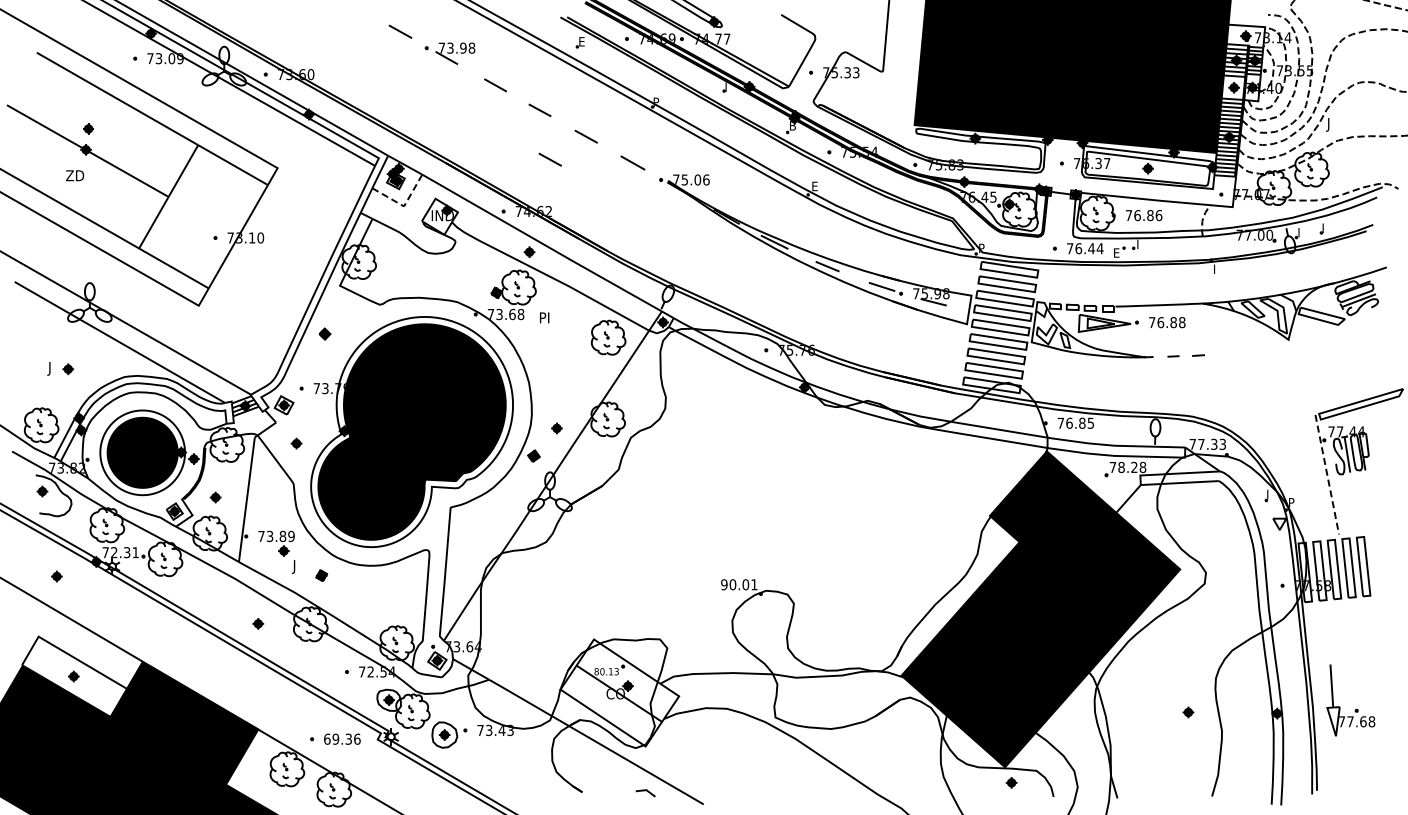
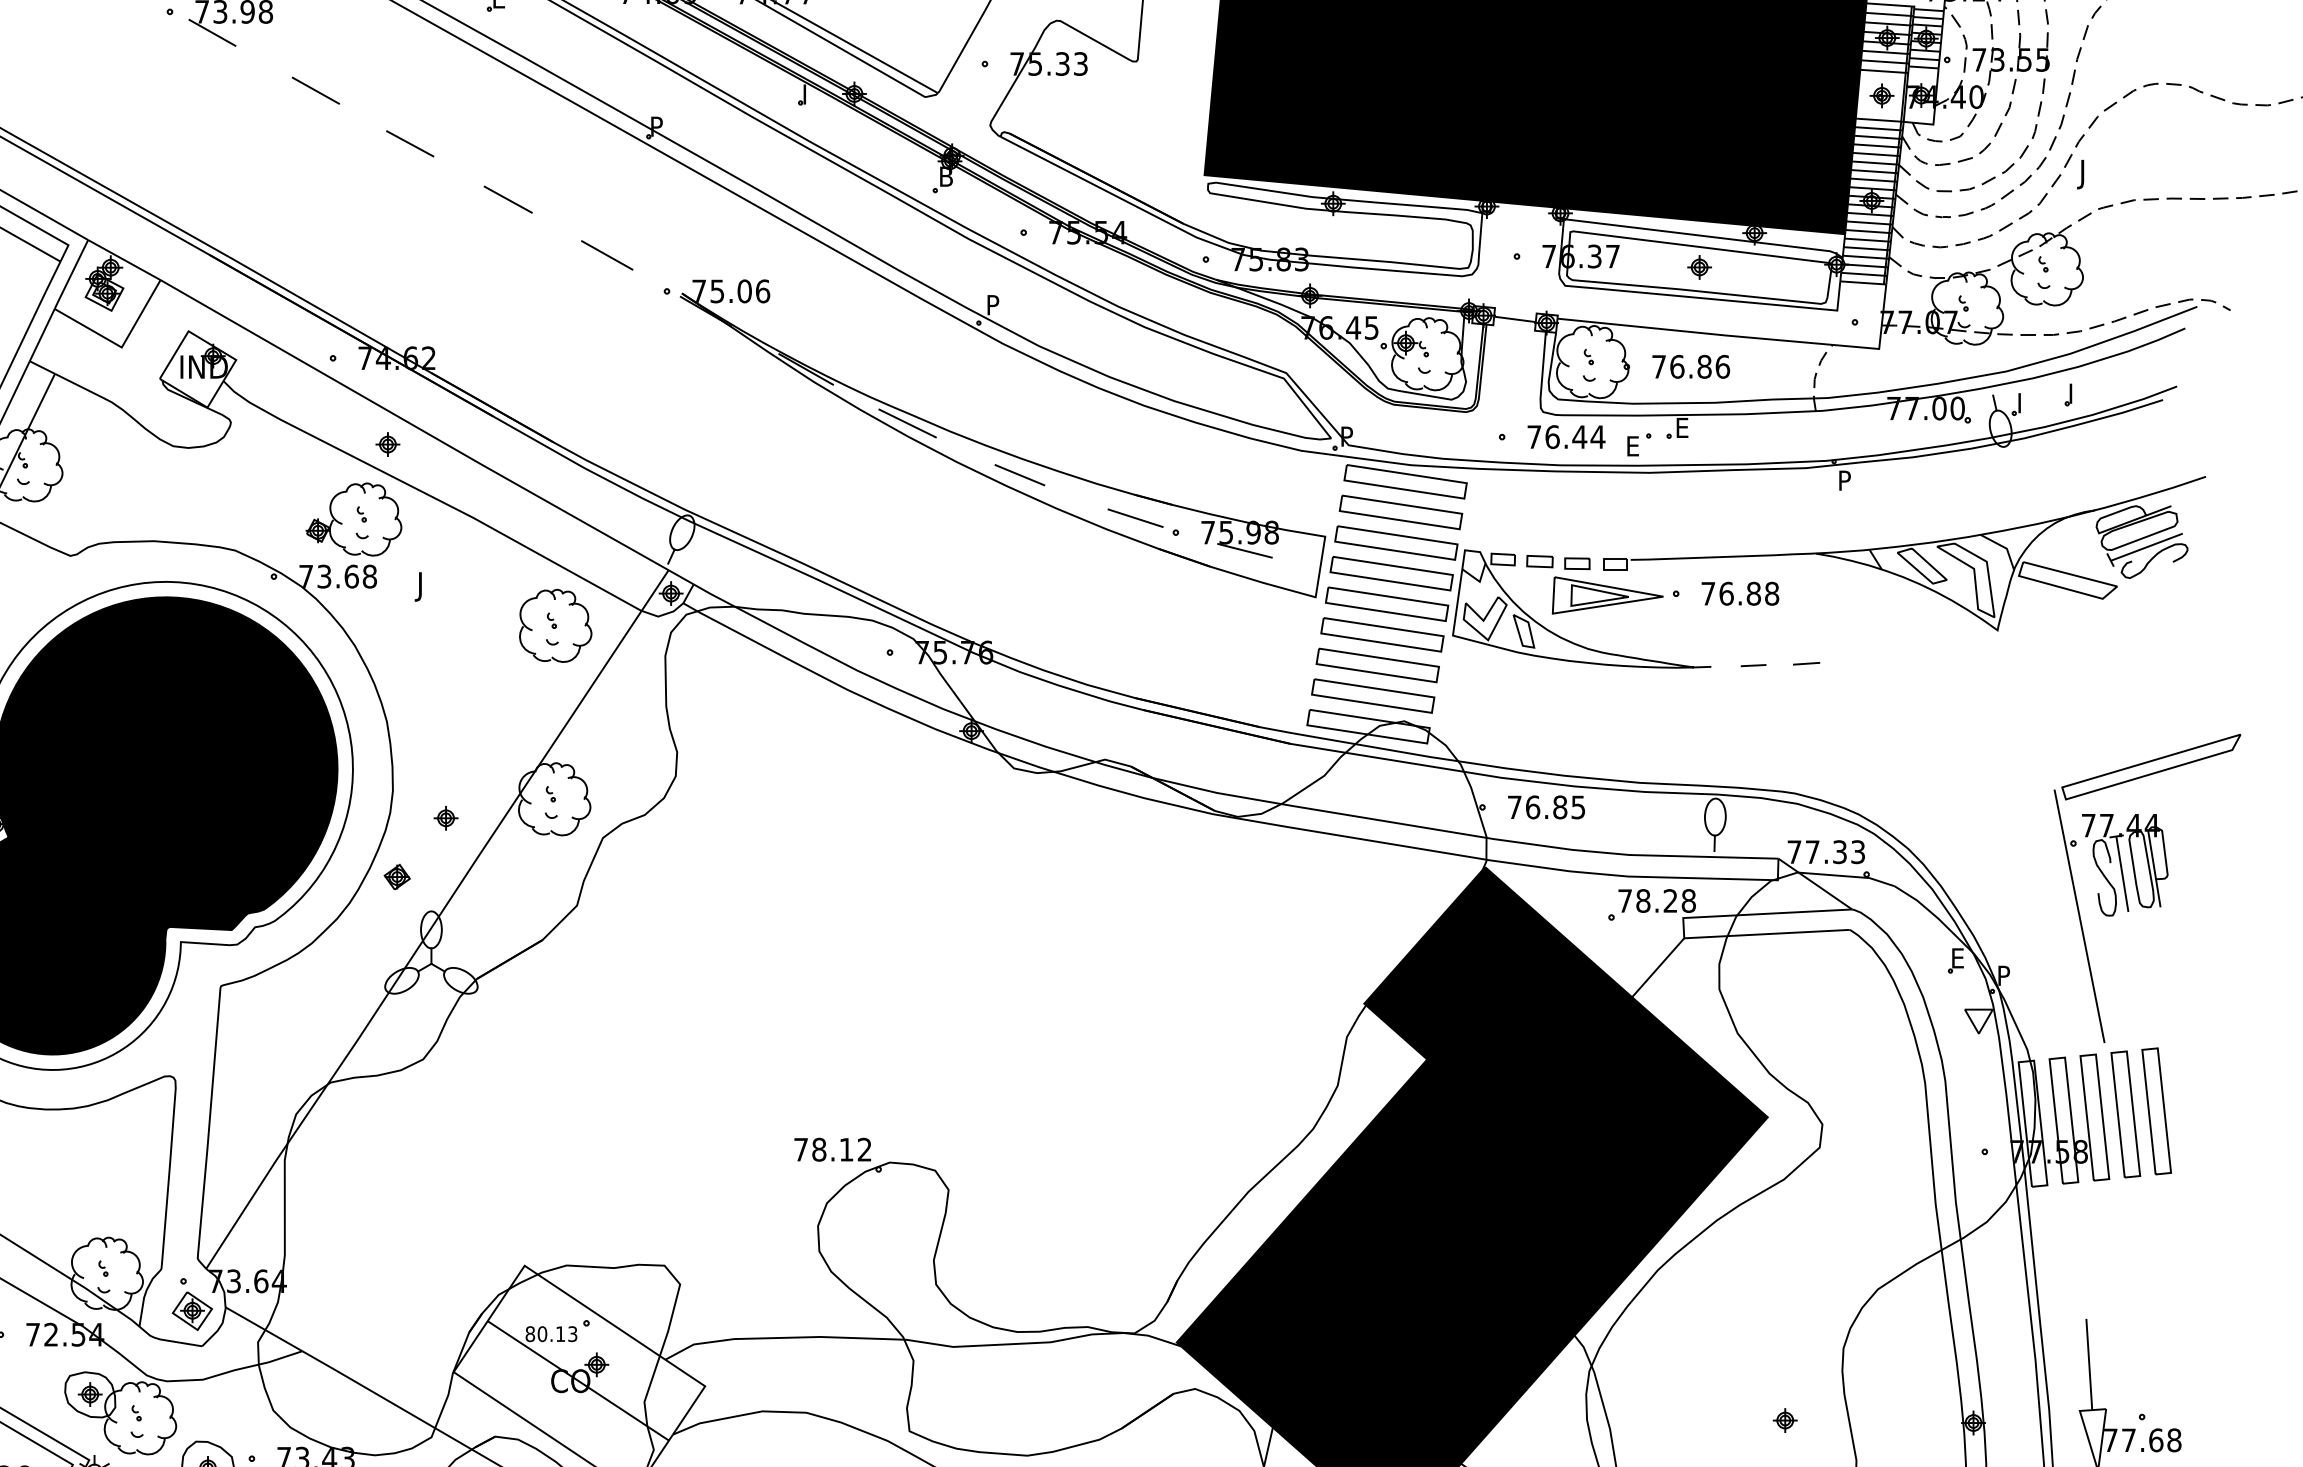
line: (549, 159) -> (430, 247), removed
text: (815, 186) -> (994, 305), E -> P
line: (404, 206) -> (122, 347), dashed -> solid
text: (1140, 244) -> (1683, 428), I -> E
text: (1217, 267) -> (1846, 476), I -> P
text: (544, 319) -> (419, 587), PI -> J
line: (1327, 474) -> (2080, 915), dashed -> solid
text: (1270, 494) -> (1959, 958), I -> E
text: (739, 584) -> (833, 1149), 90.01 -> 78.12

